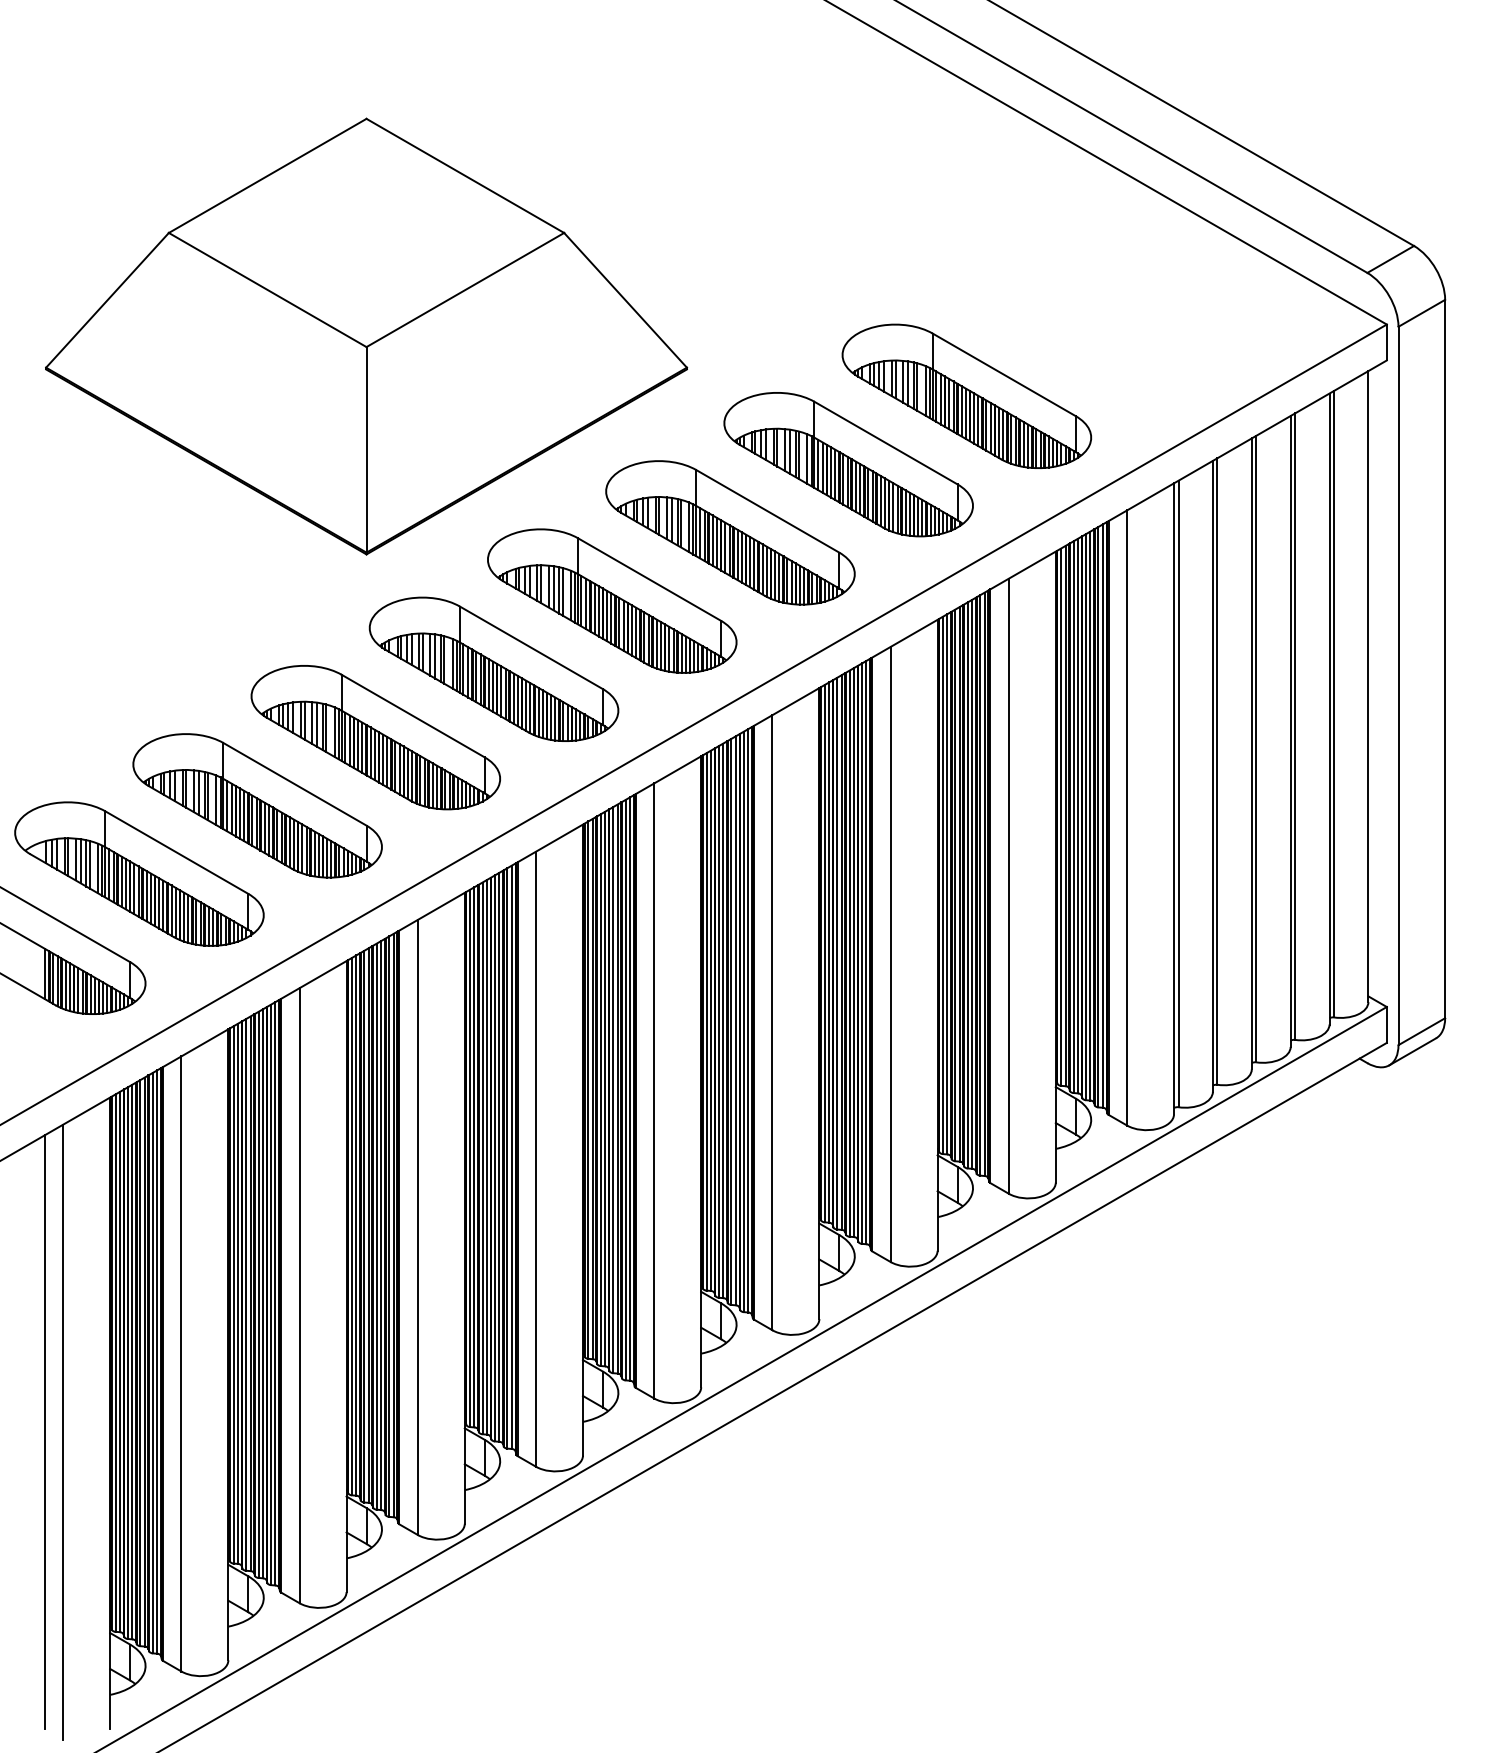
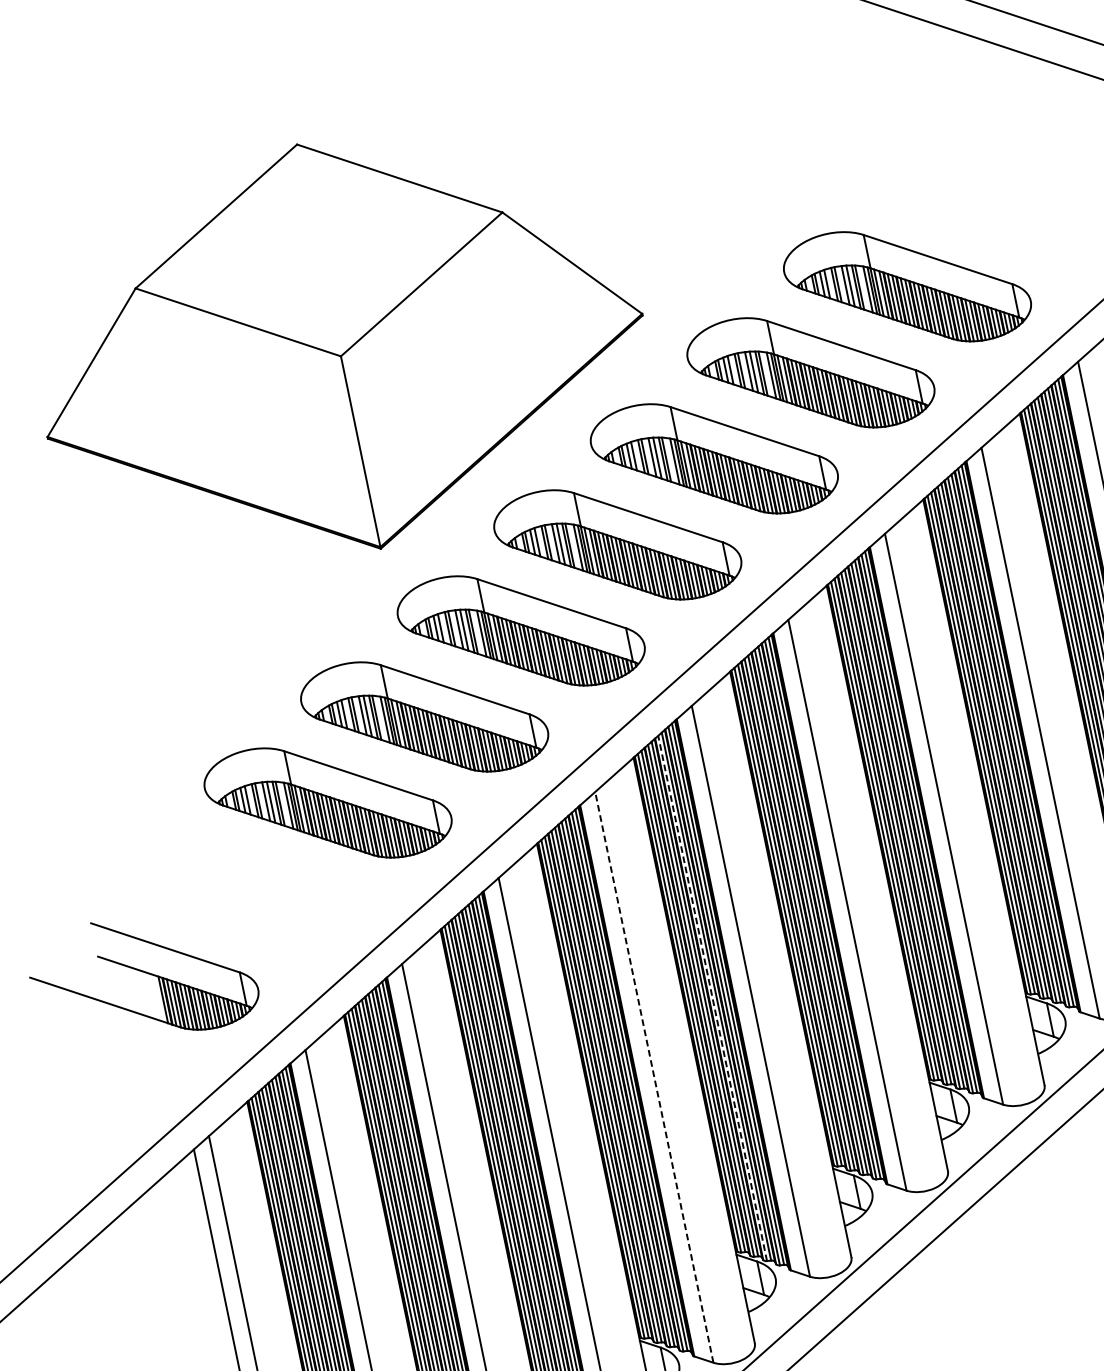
part: (139, 873) -> (231, 888), removed
line: (613, 1089) -> (712, 997), solid -> dashed
line: (536, 1159) -> (654, 1077), solid -> dashed

